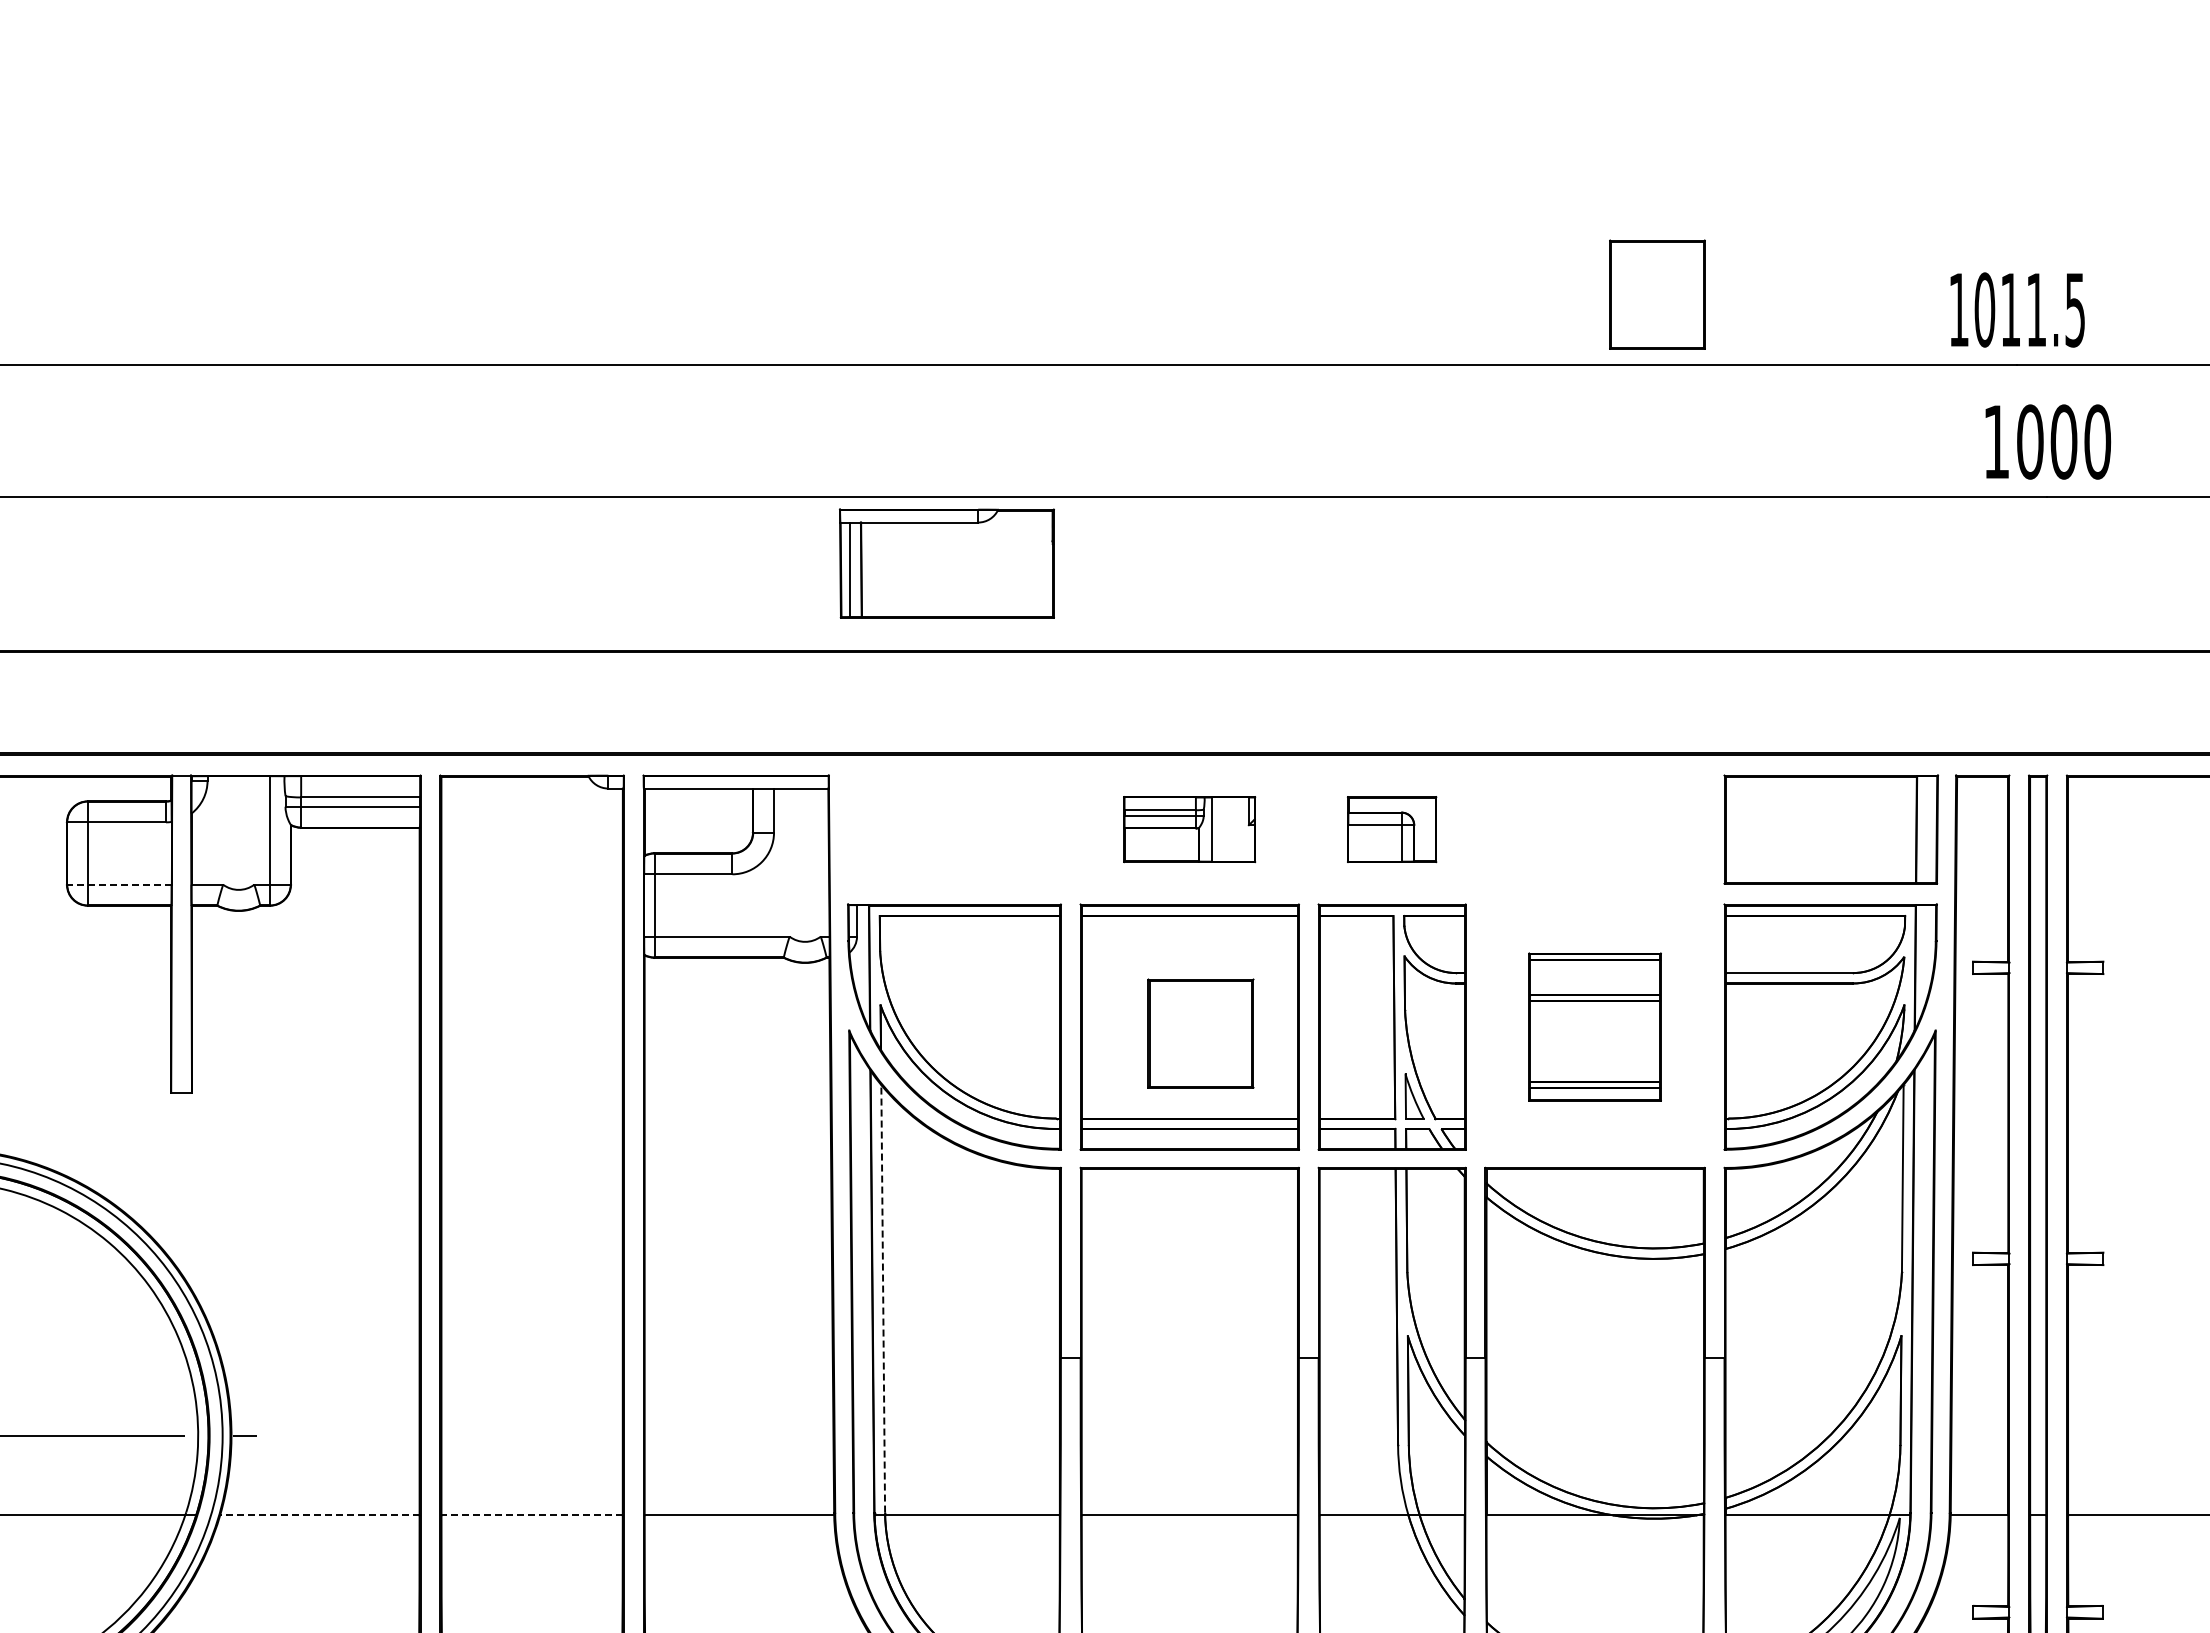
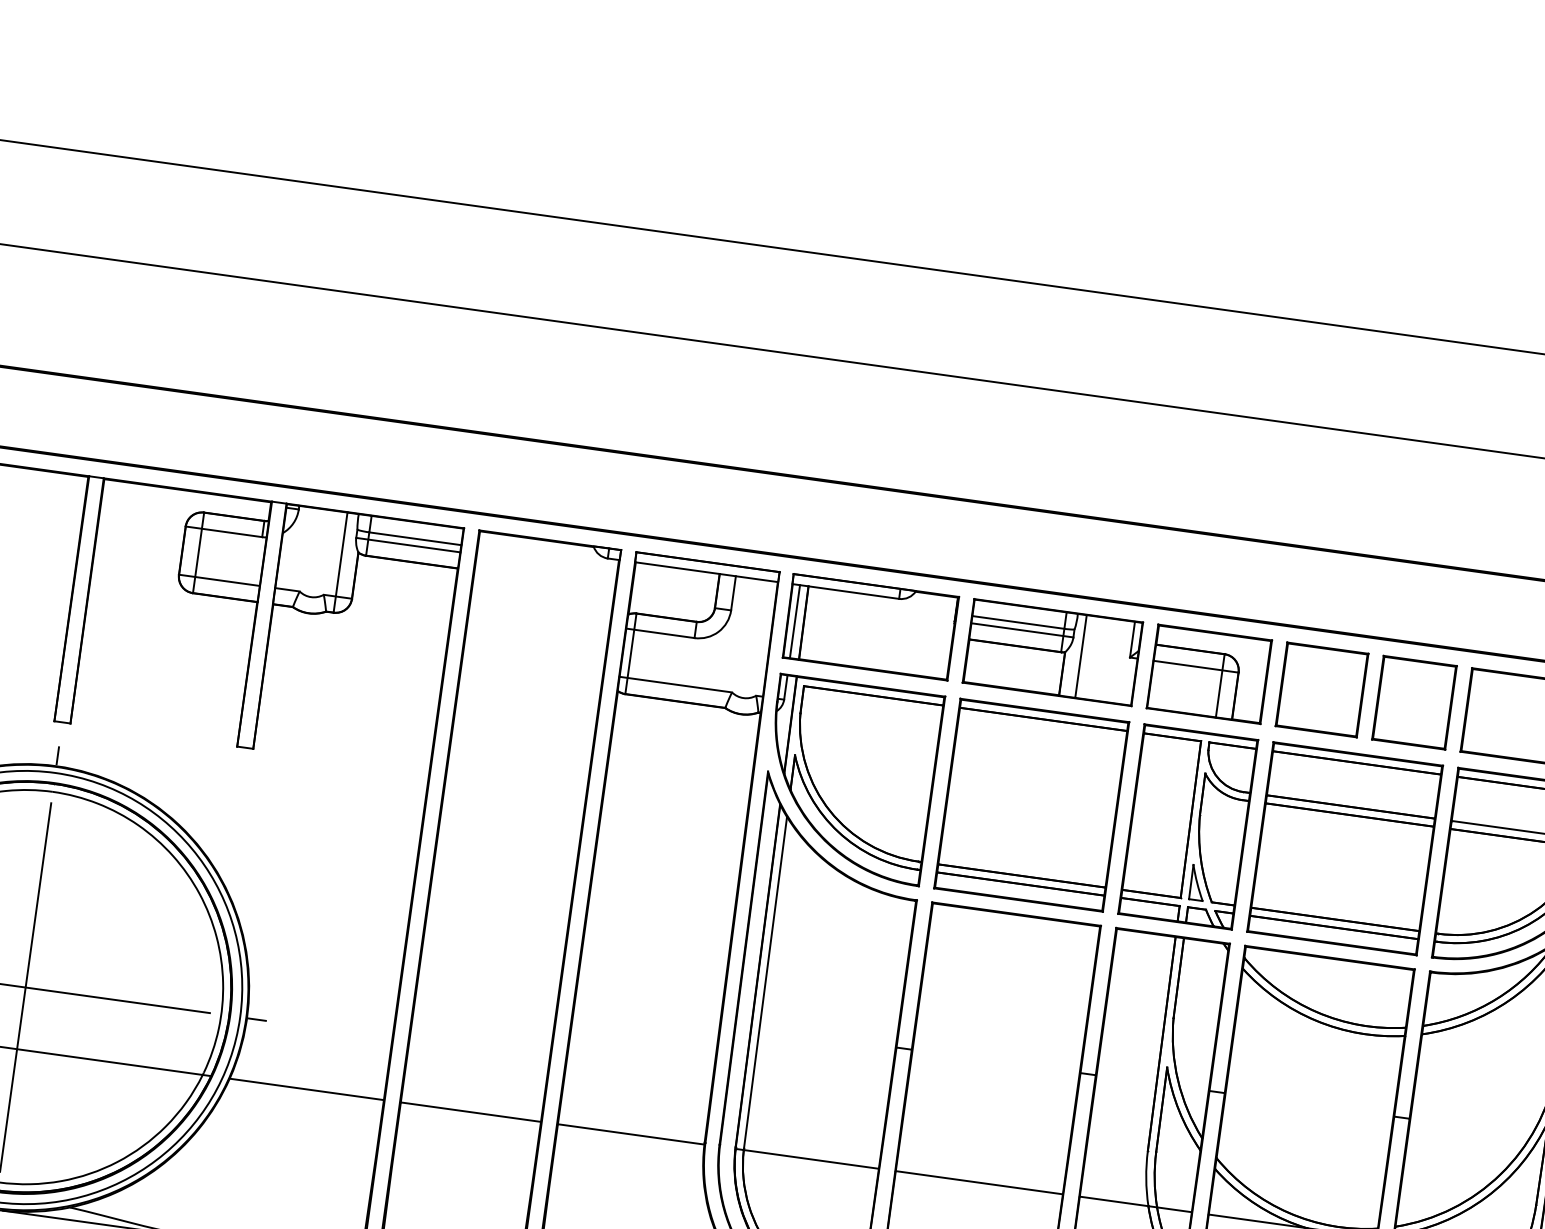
part: (1657, 294) -> (1414, 702), moved
part: (946, 563) -> (870, 627), moved
part: (1189, 829) -> (1052, 652), size x1.67
part: (1391, 829) -> (1208, 674), size x1.67
line: (118, 884) -> (218, 580), dashed -> solid
part: (1594, 1026) -> (1344, 848), size x1.67
part: (1200, 1033) -> (1321, 689), moved
line: (883, 1298) -> (765, 982), dashed -> solid
line: (319, 1515) -> (306, 1089), dashed -> solid
line: (532, 1515) -> (471, 1112), dashed -> solid

